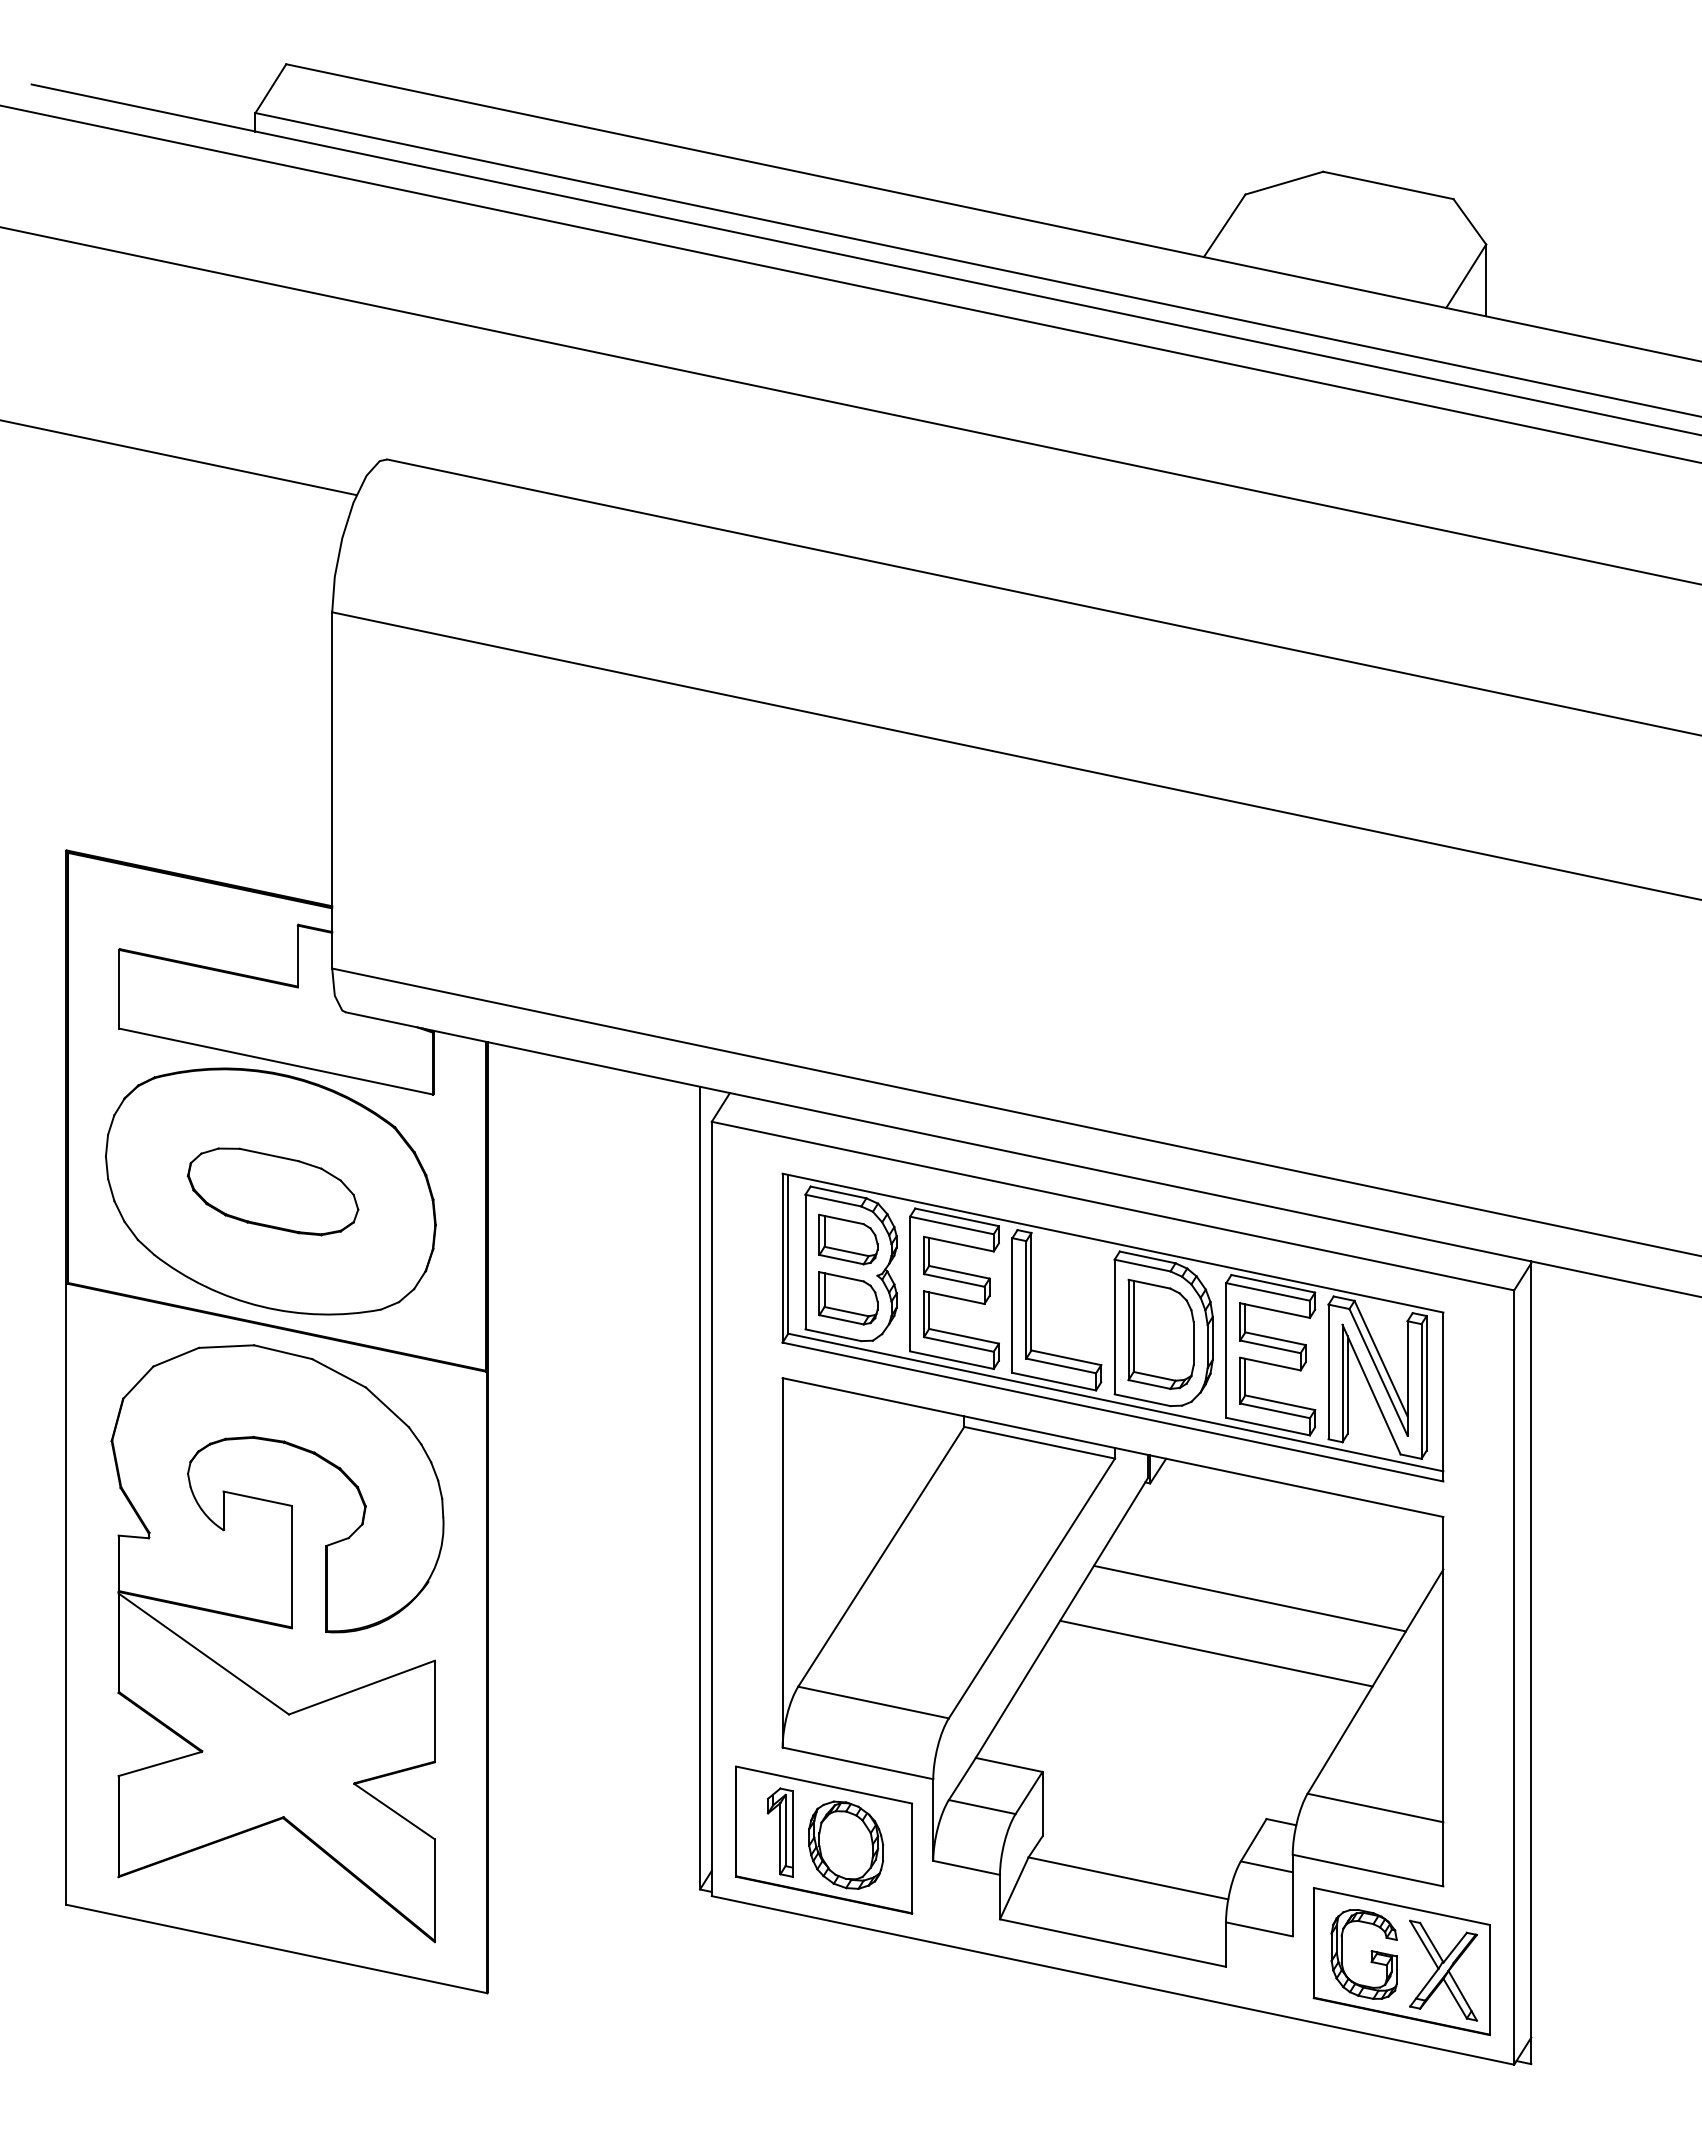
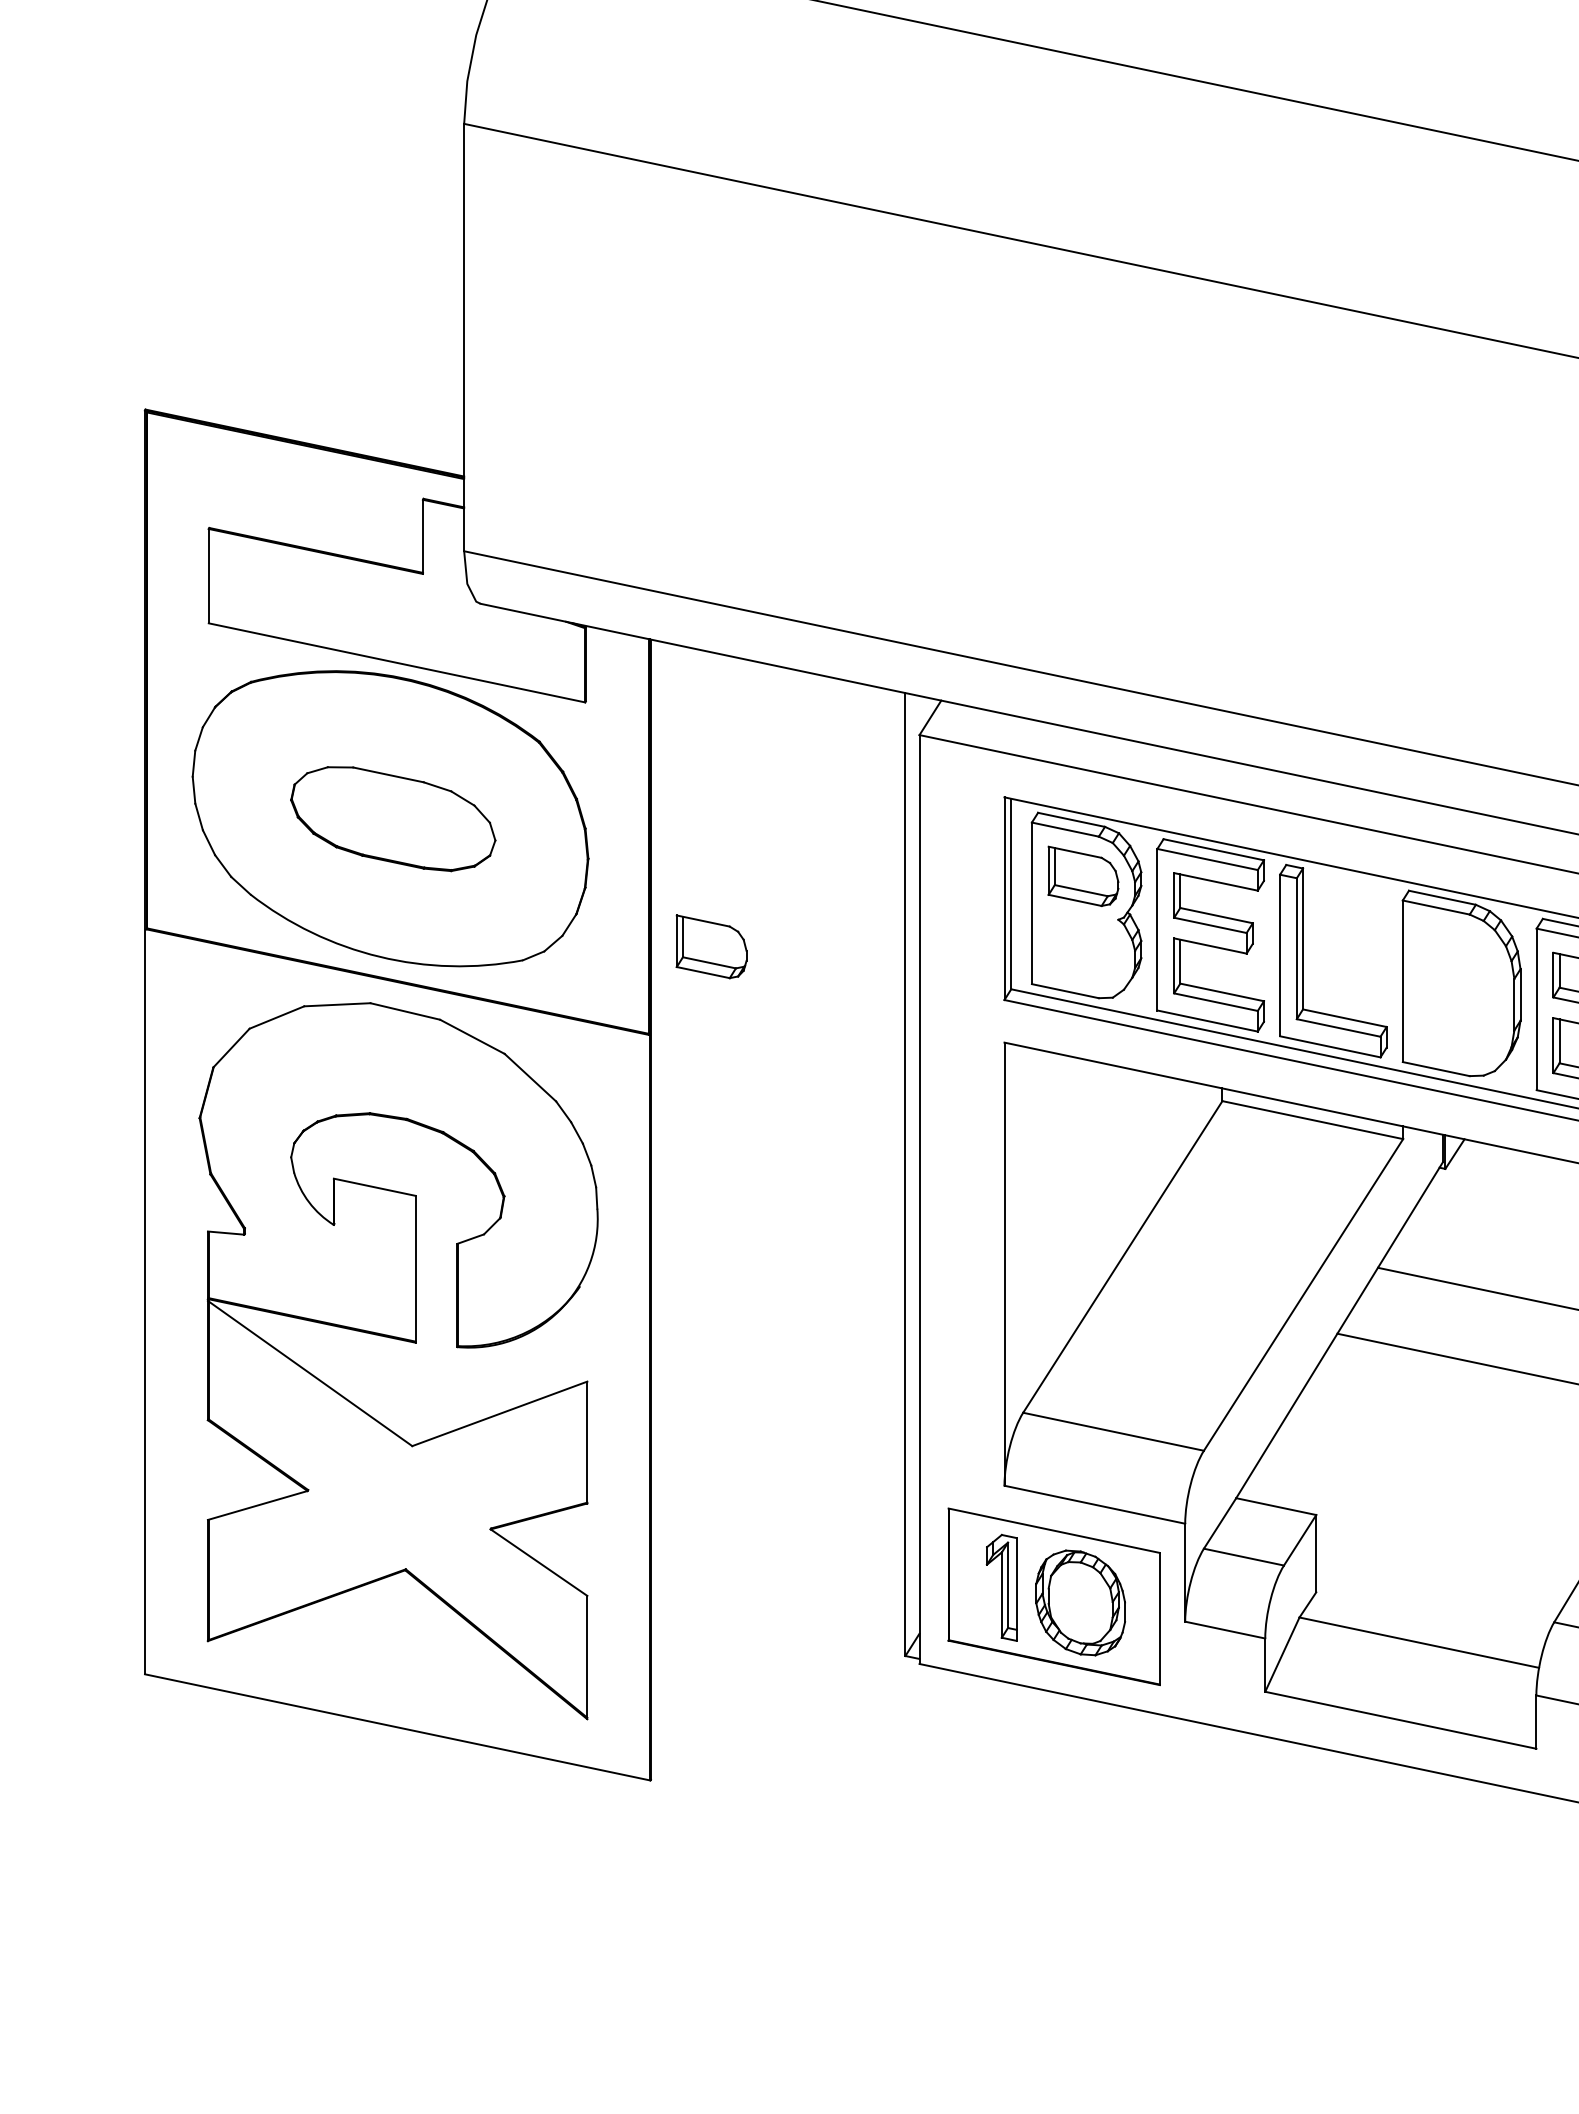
part: (848, 1298) -> (711, 947), moved
part: (1160, 1333) -> (1457, 989), removed

